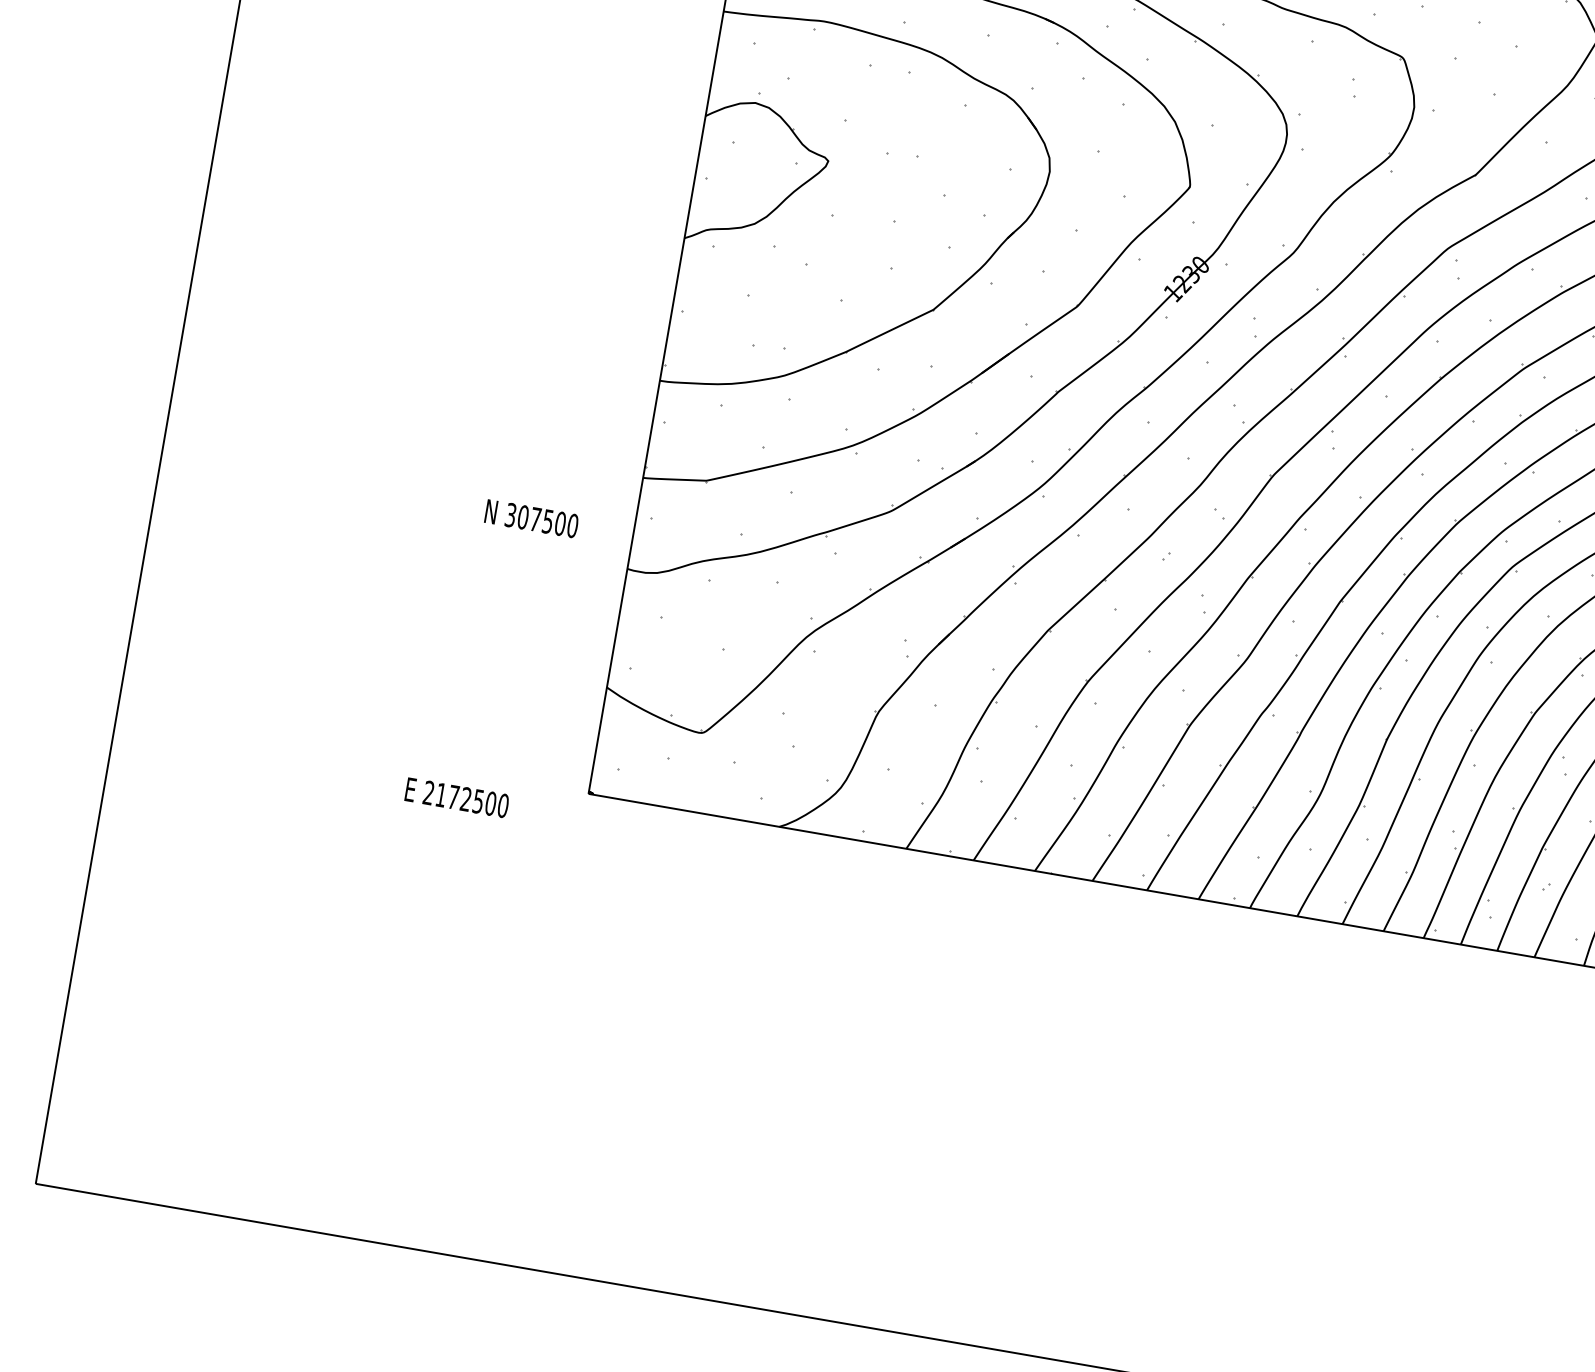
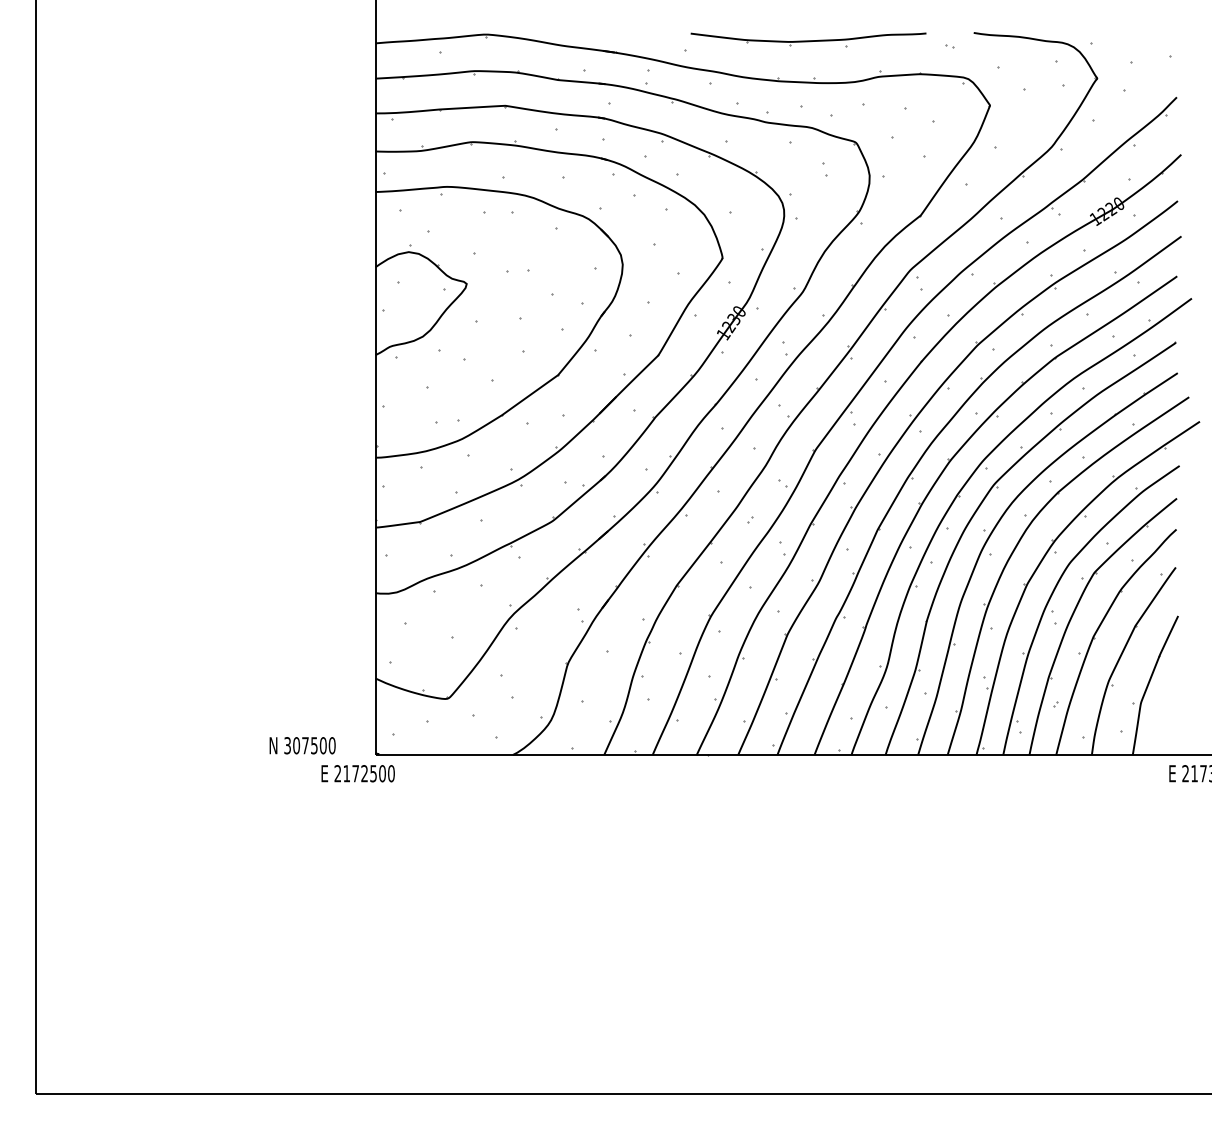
text: (531, 518) -> (302, 745), moved
text: (456, 797) -> (357, 773), moved

